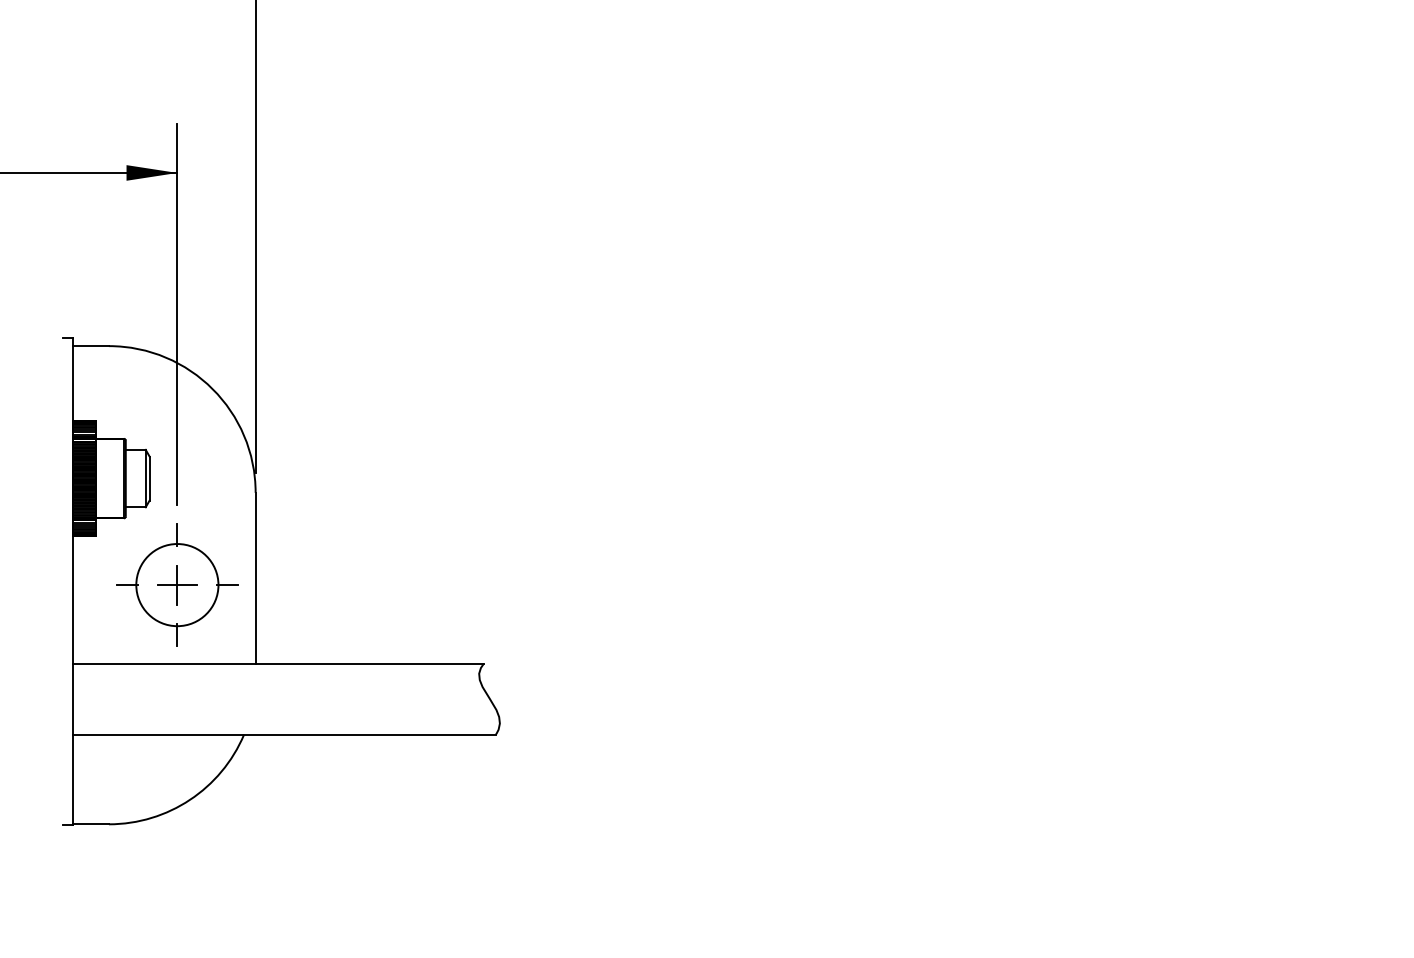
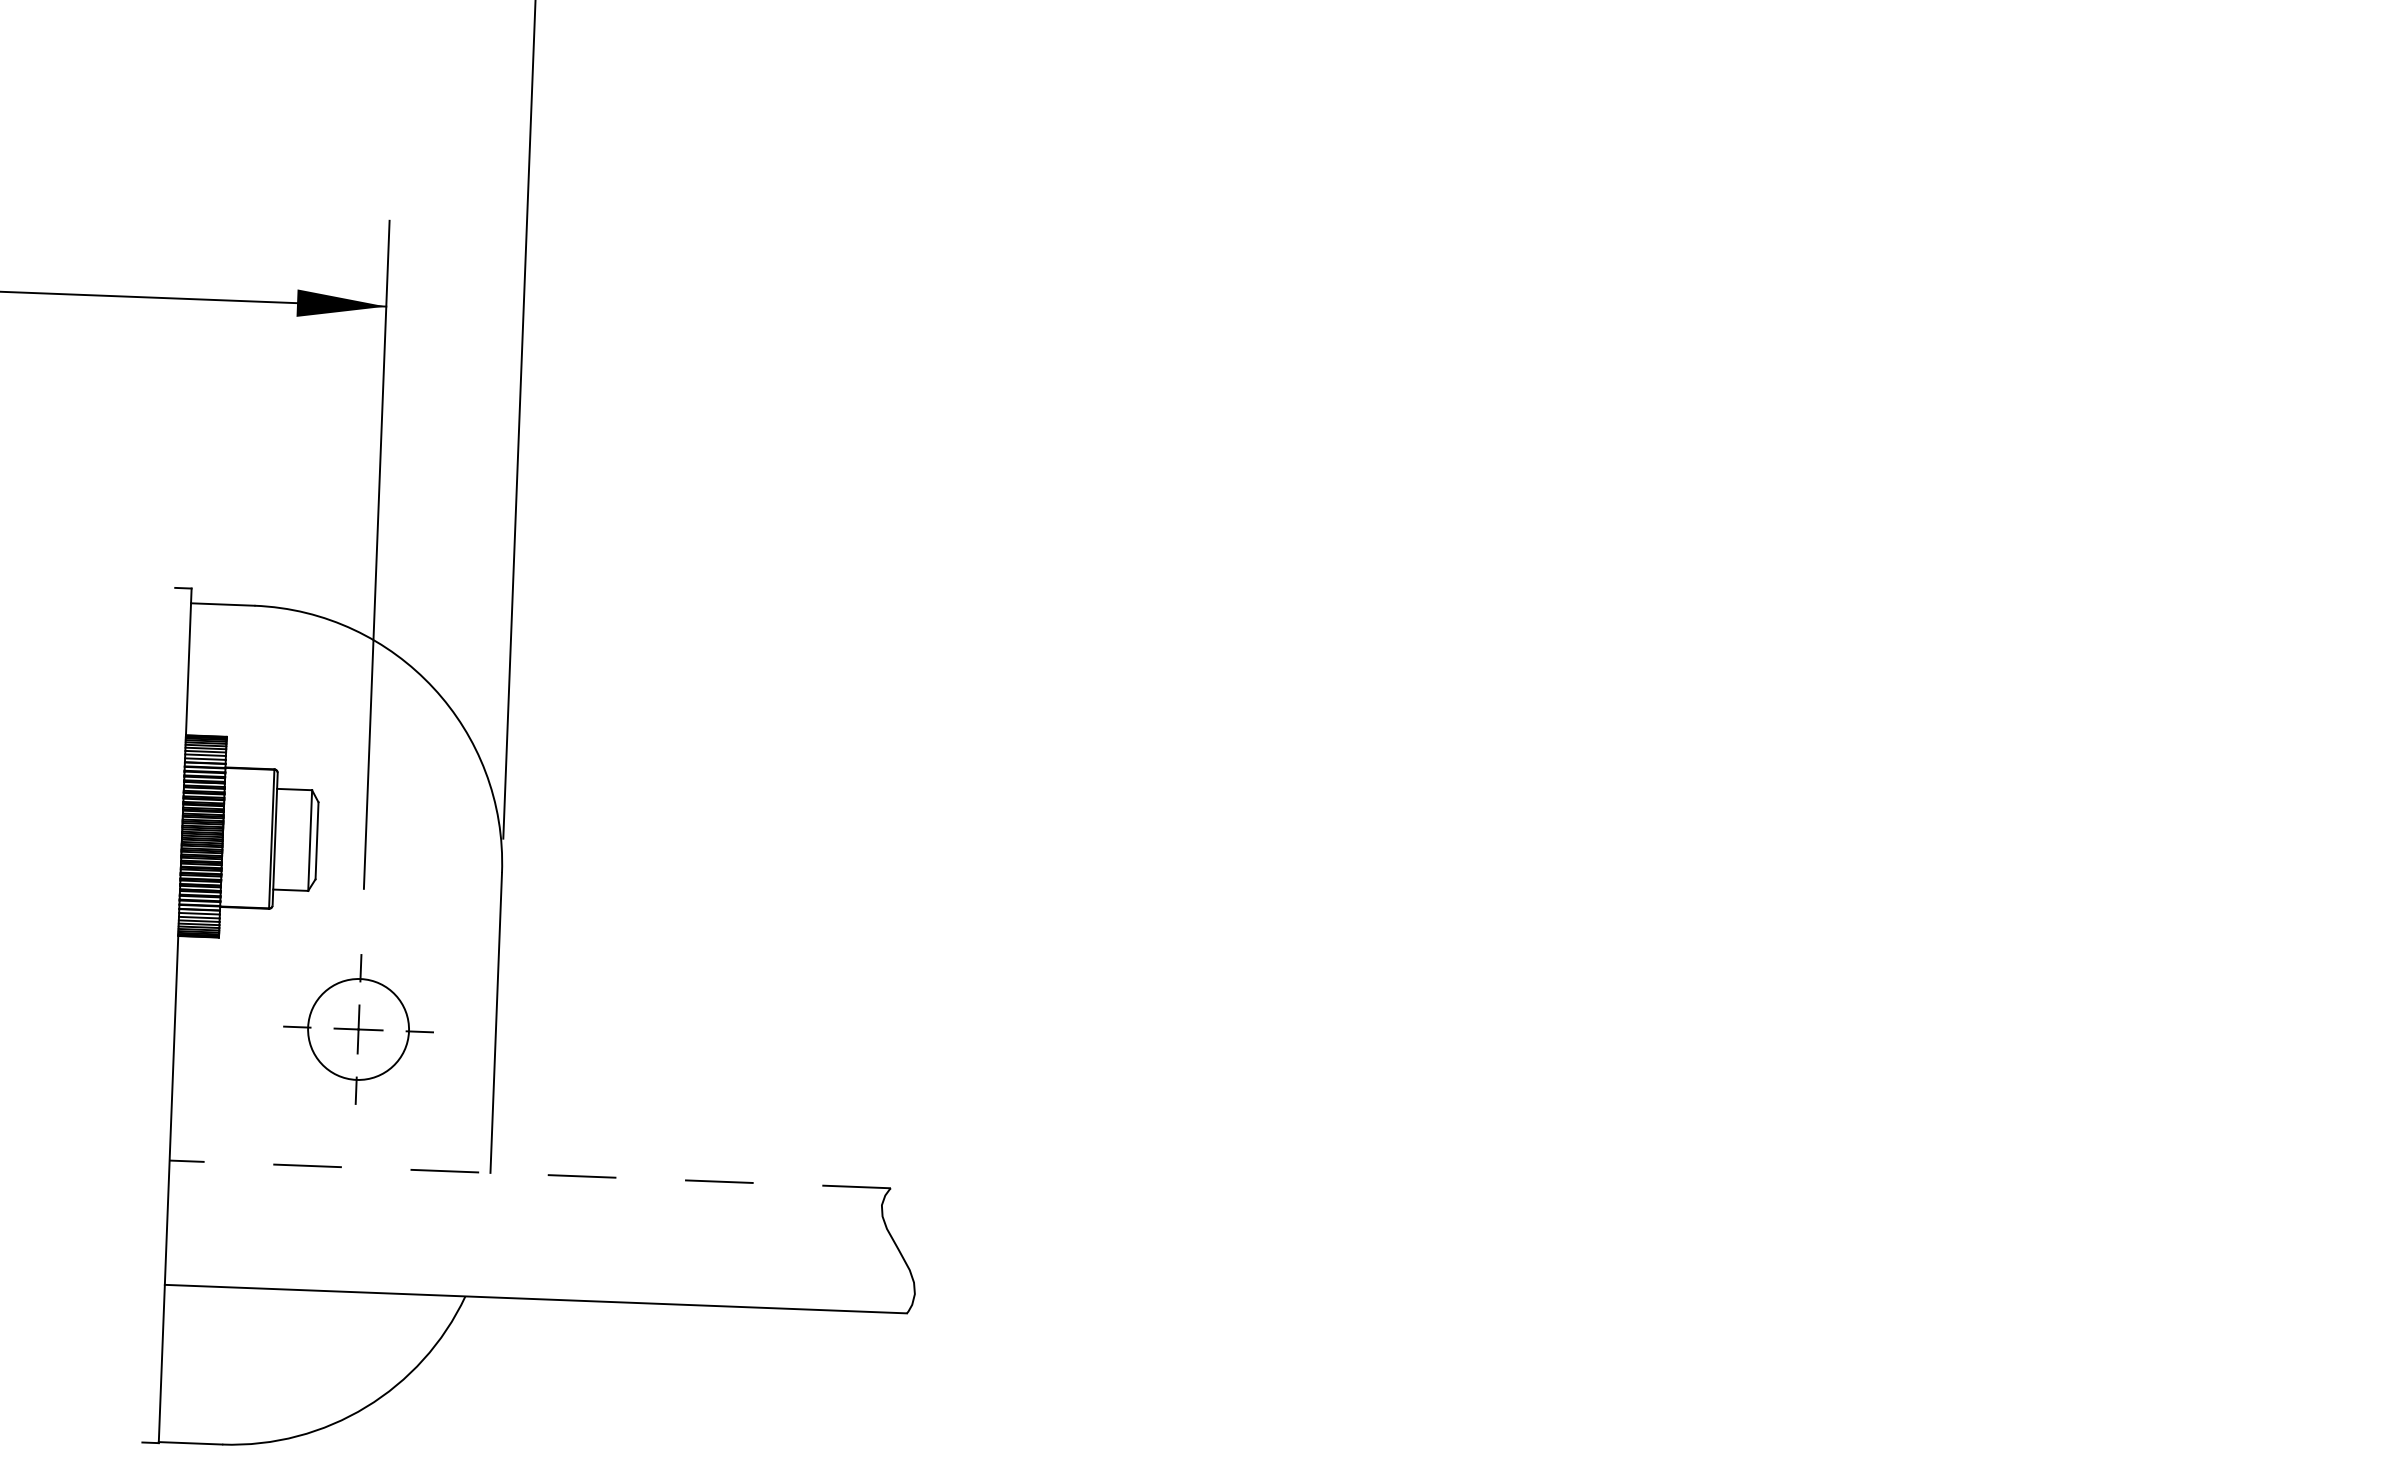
part: (177, 584) -> (358, 1028), size x0.7
line: (278, 663) -> (530, 1173), solid -> dashed

